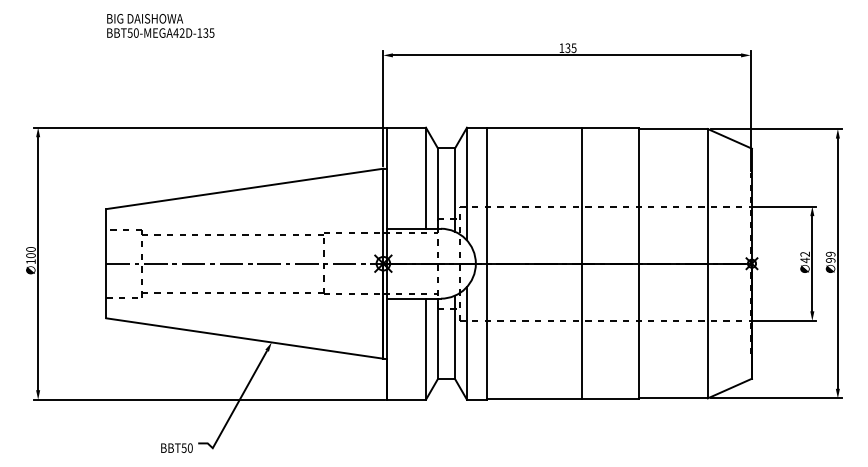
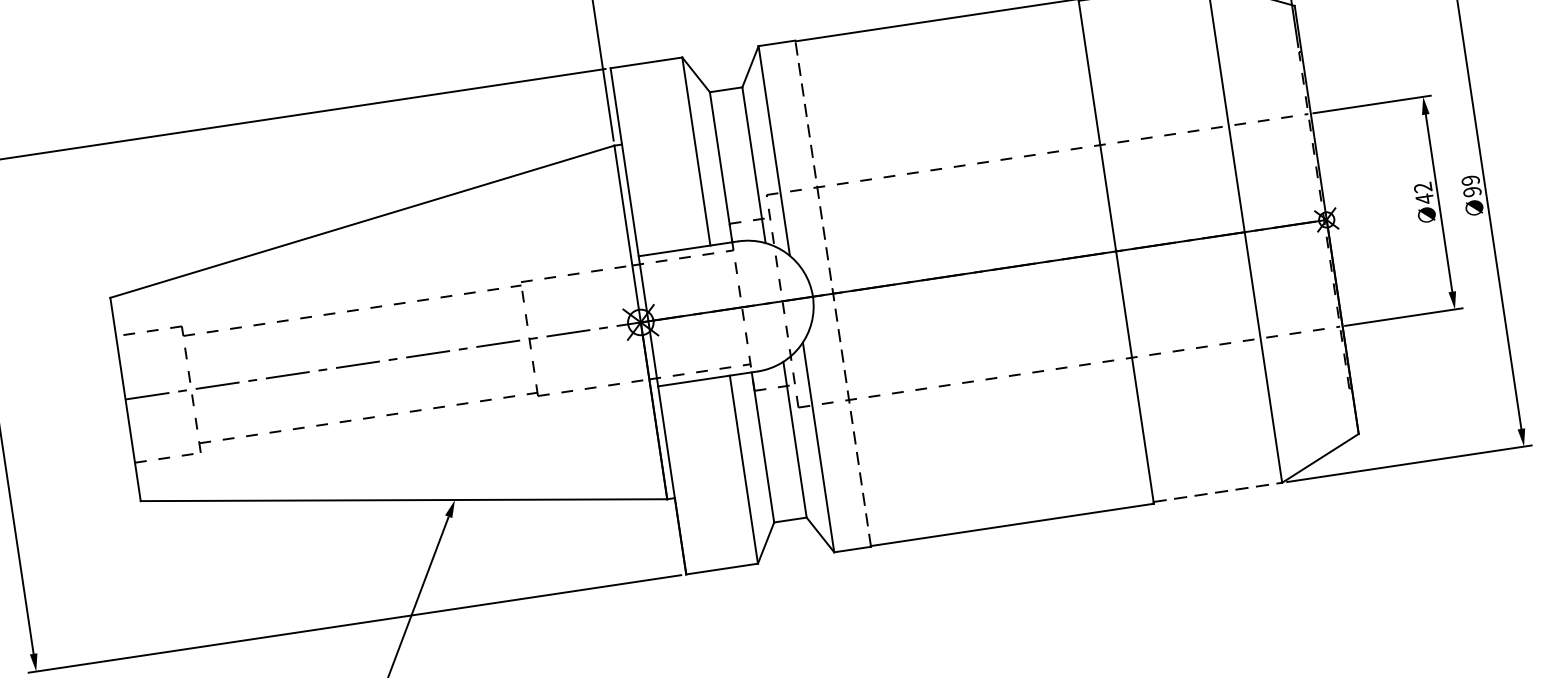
line: (486, 263) -> (832, 293), solid -> dashed
line: (581, 263) -> (1009, 266), removed
line: (673, 398) -> (1218, 492), solid -> dashed

